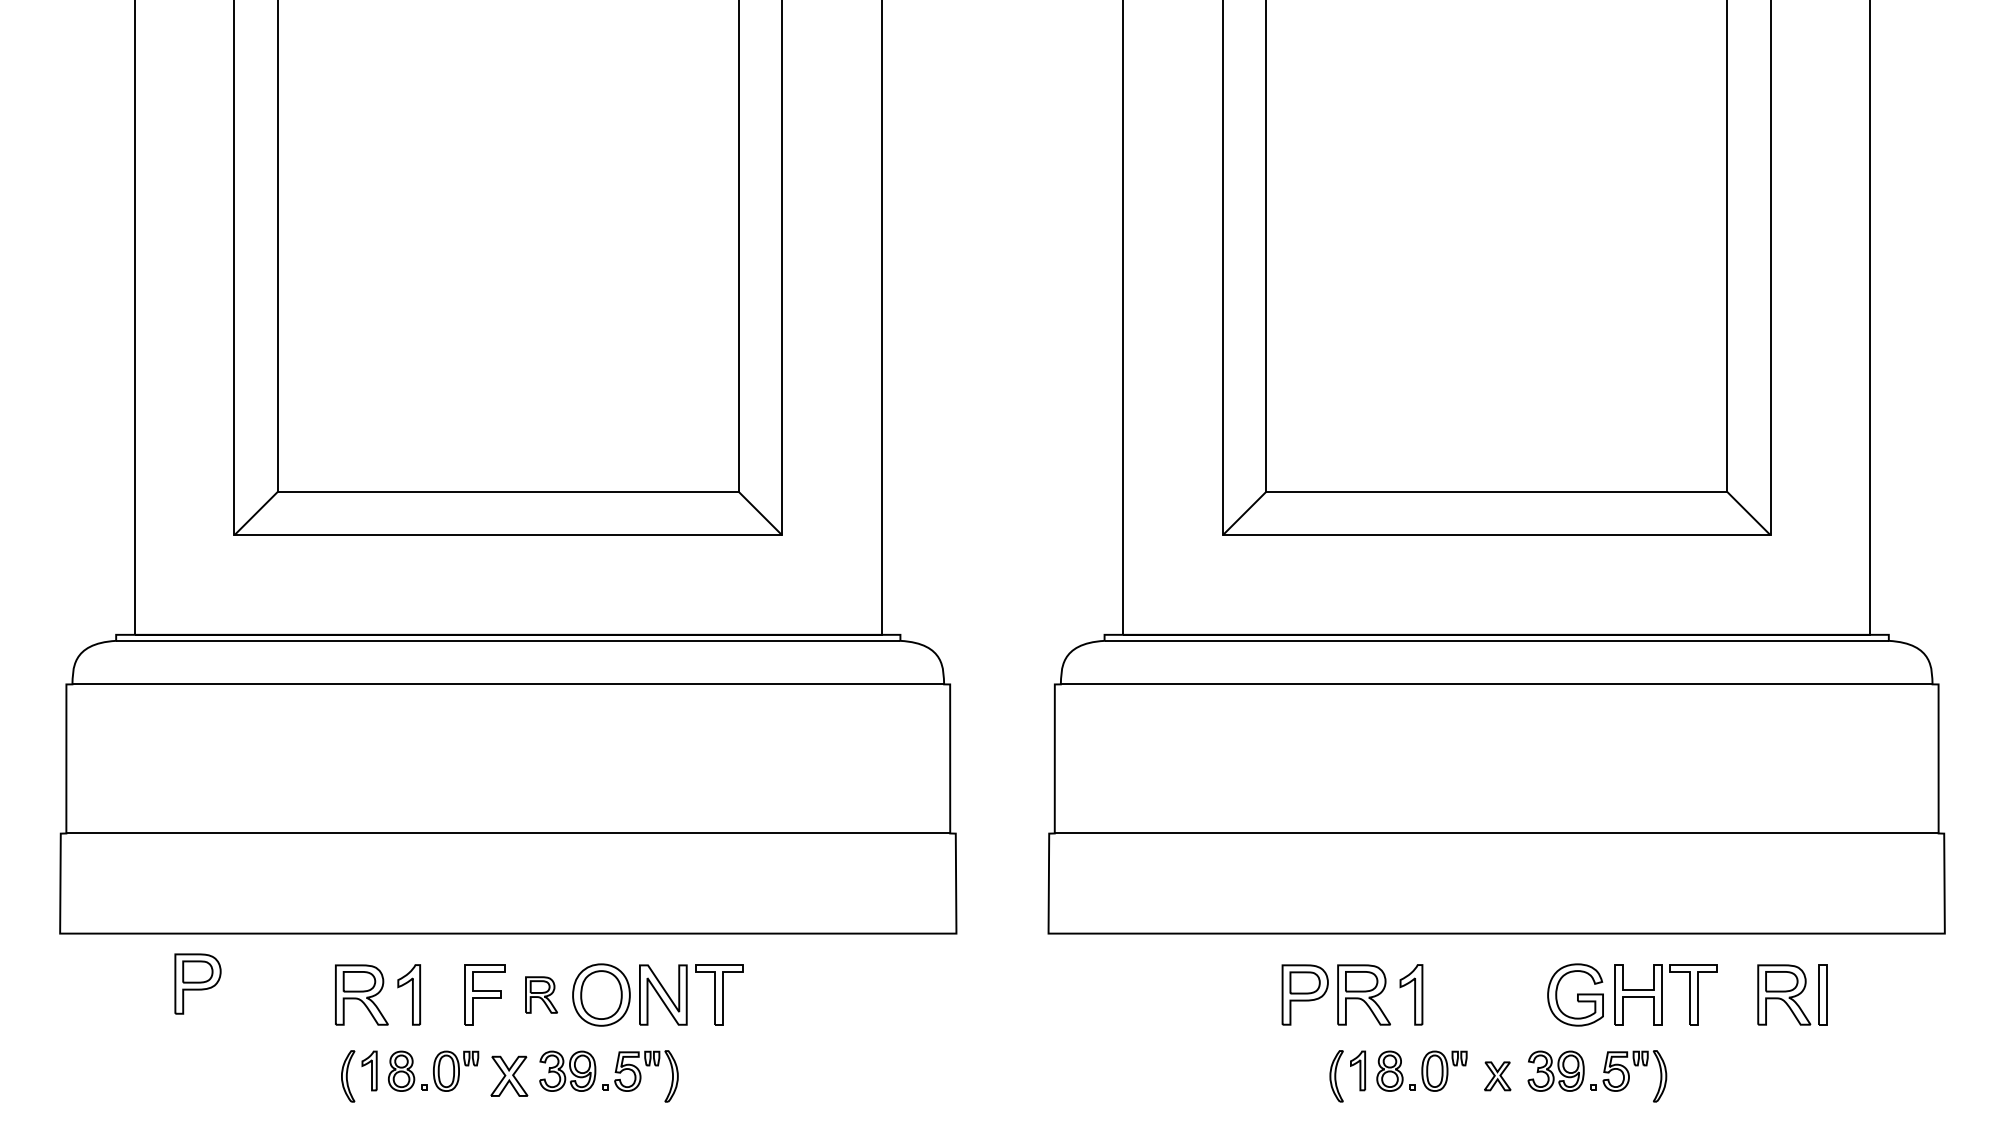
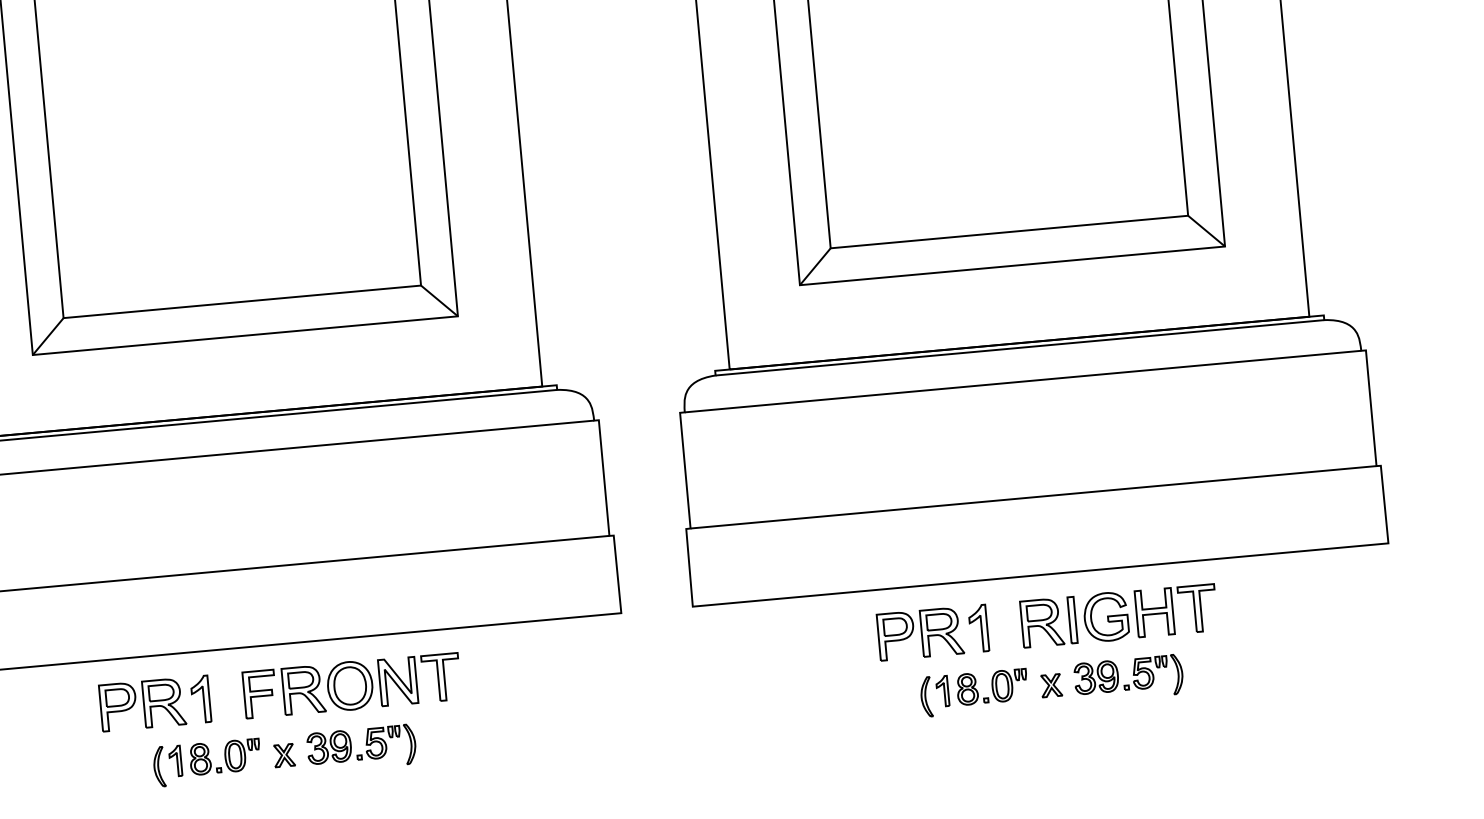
part: (197, 983) -> (118, 706), moved
part: (541, 994) -> (303, 689), size x1.67
part: (1792, 994) -> (1048, 621), moved
part: (508, 1076) -> (283, 755), size x0.71

